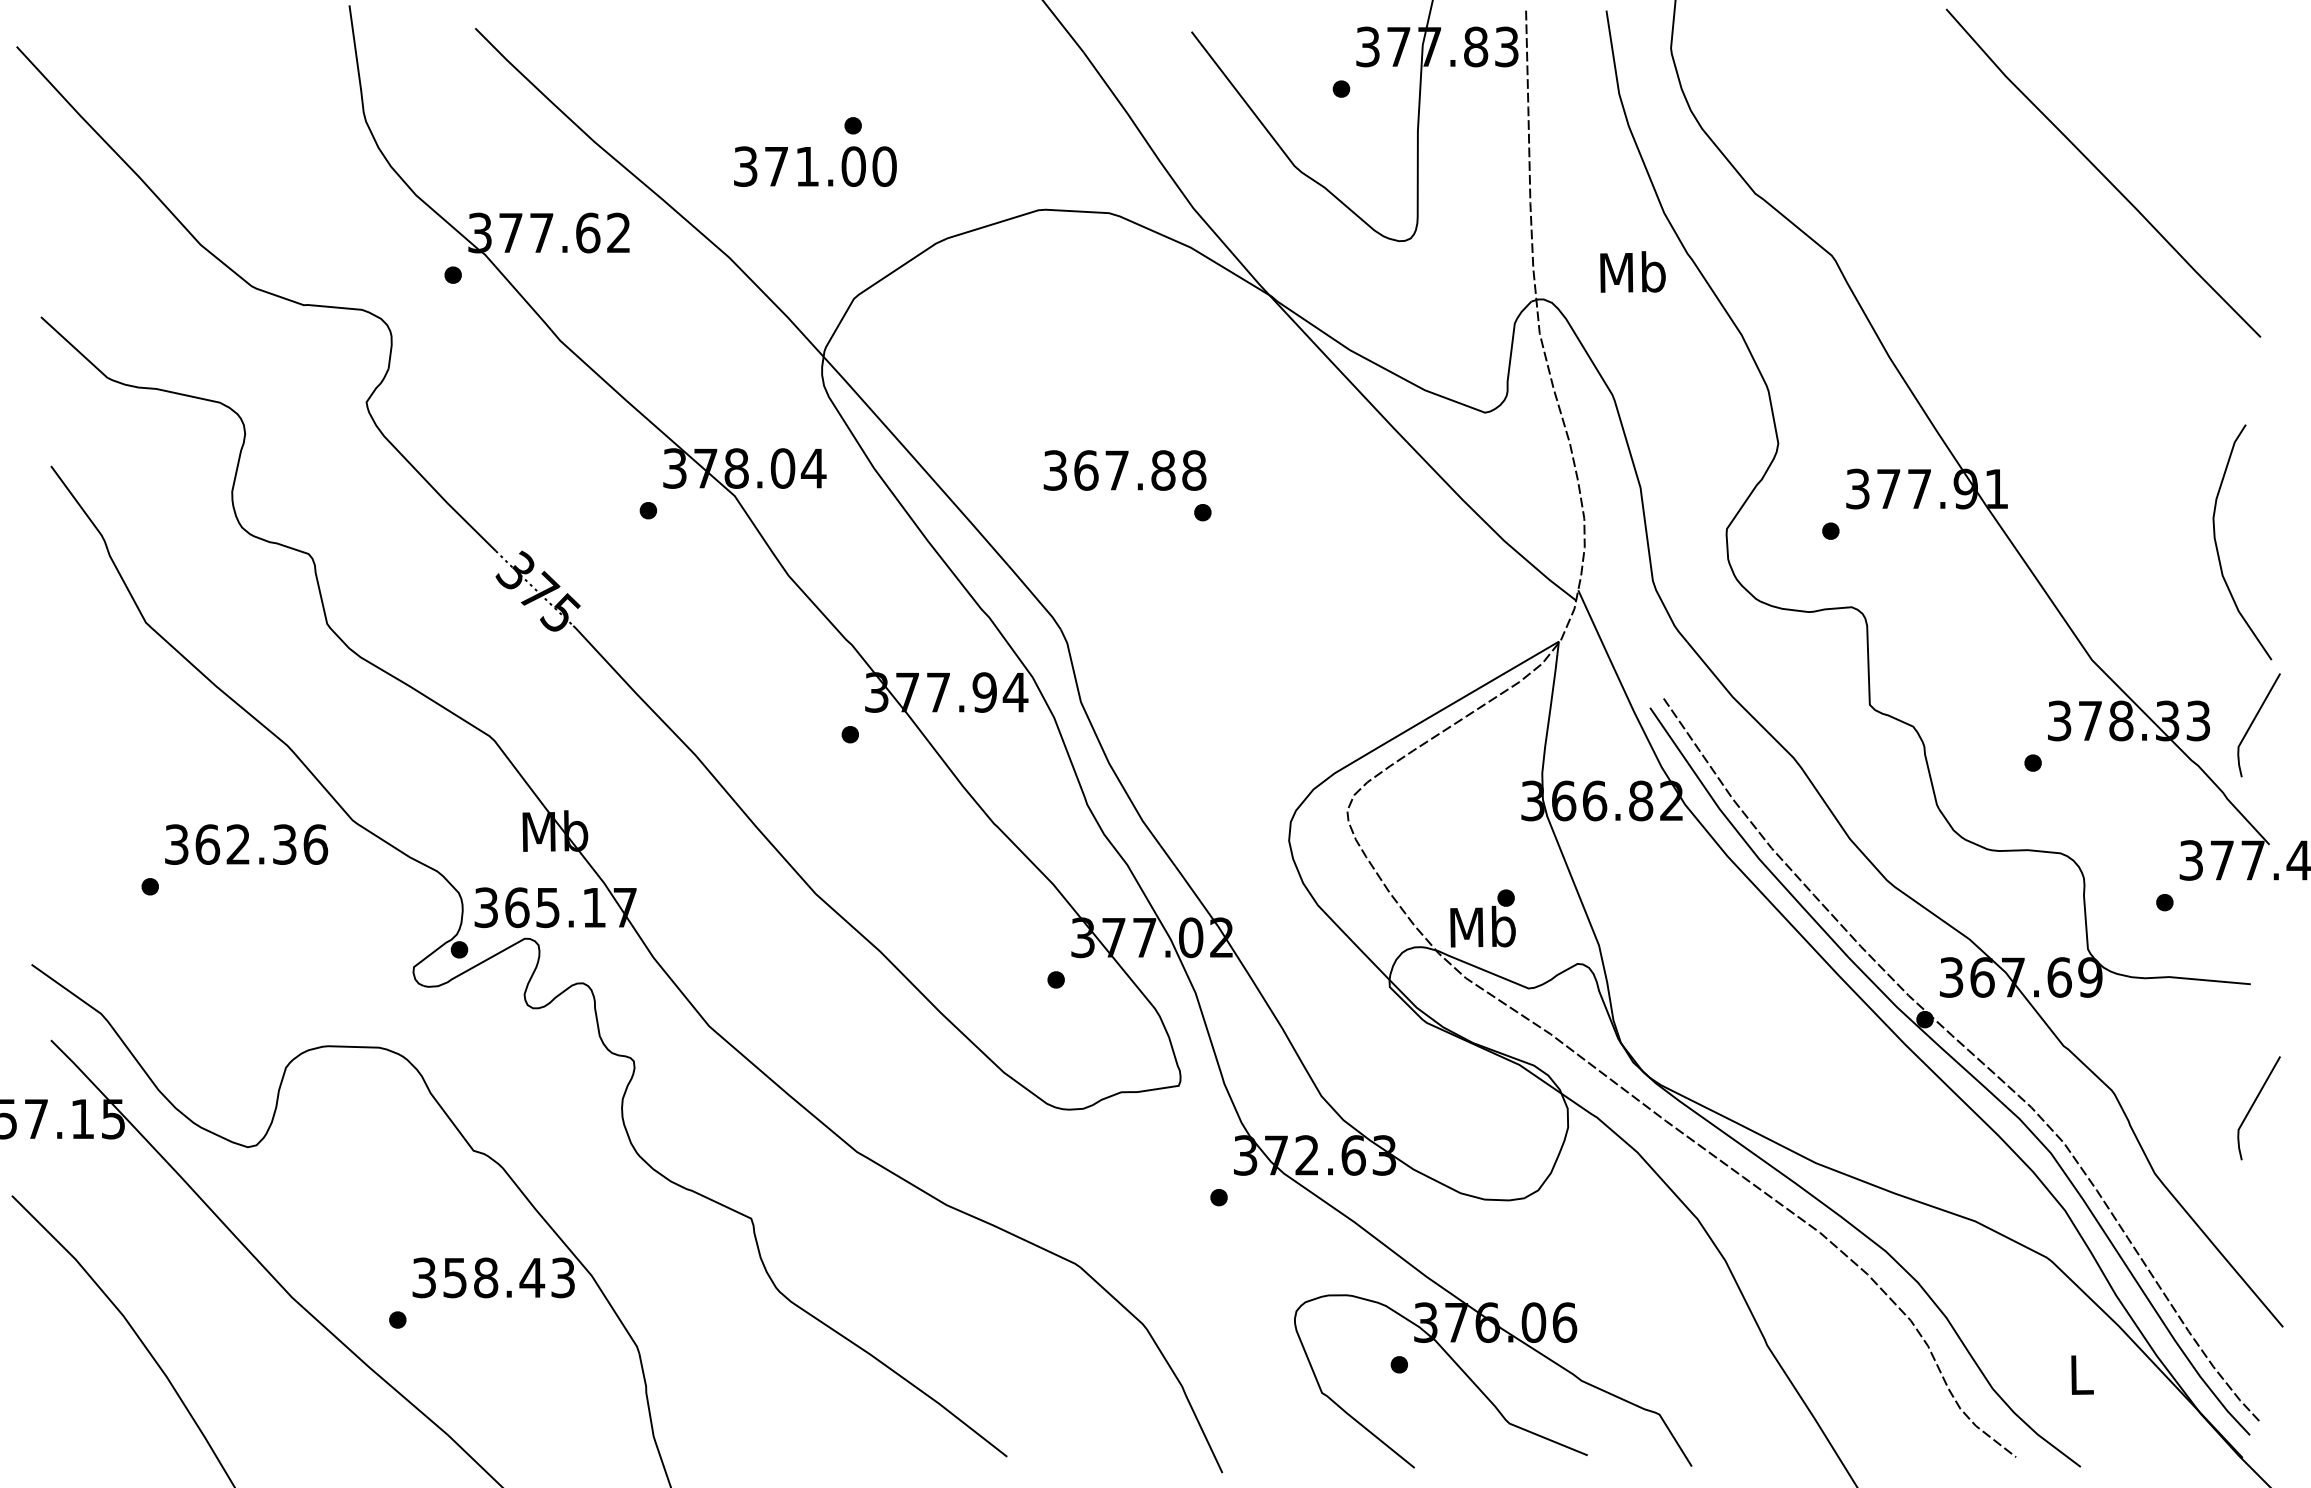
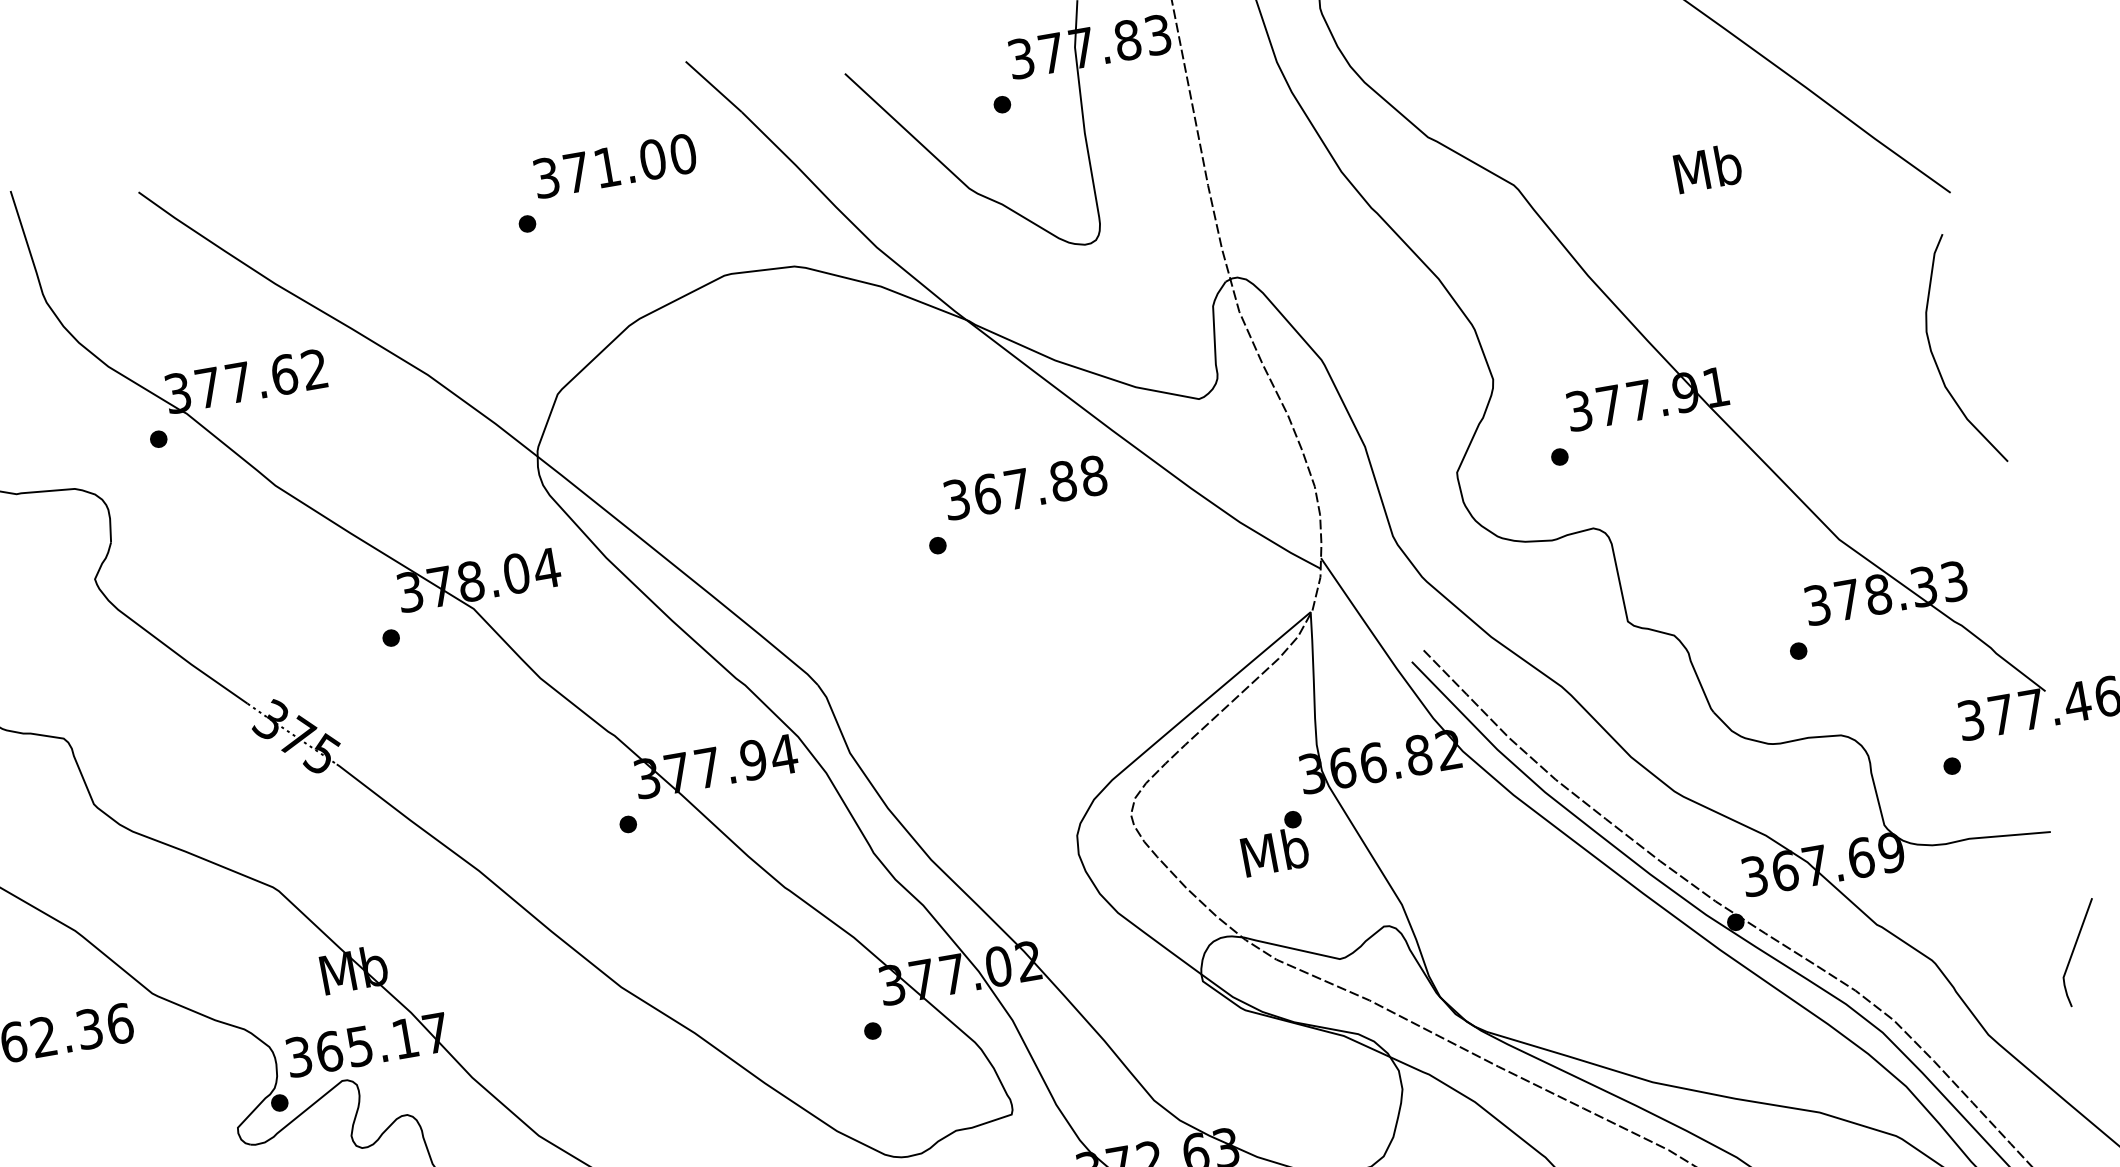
text: (815, 166) -> (615, 165), moved
text: (1632, 271) -> (1707, 167), moved
text: (1124, 470) -> (1024, 487), moved
curve: (2217, 545) -> (1935, 358), moved
line: (2254, 721) -> (2009, 572), removed
text: (1482, 918) -> (1273, 843), moved

